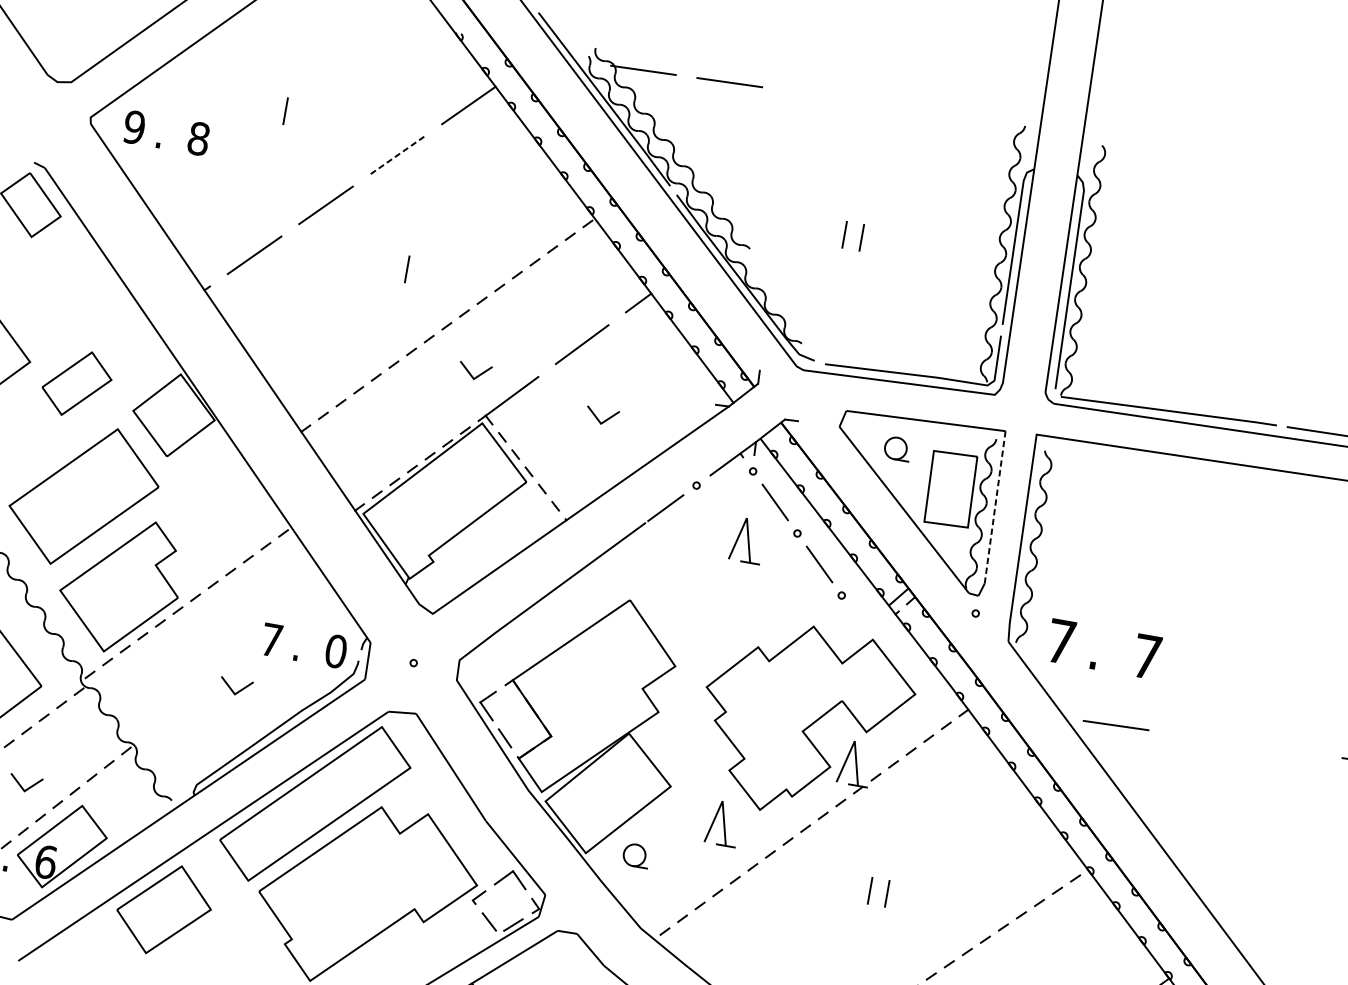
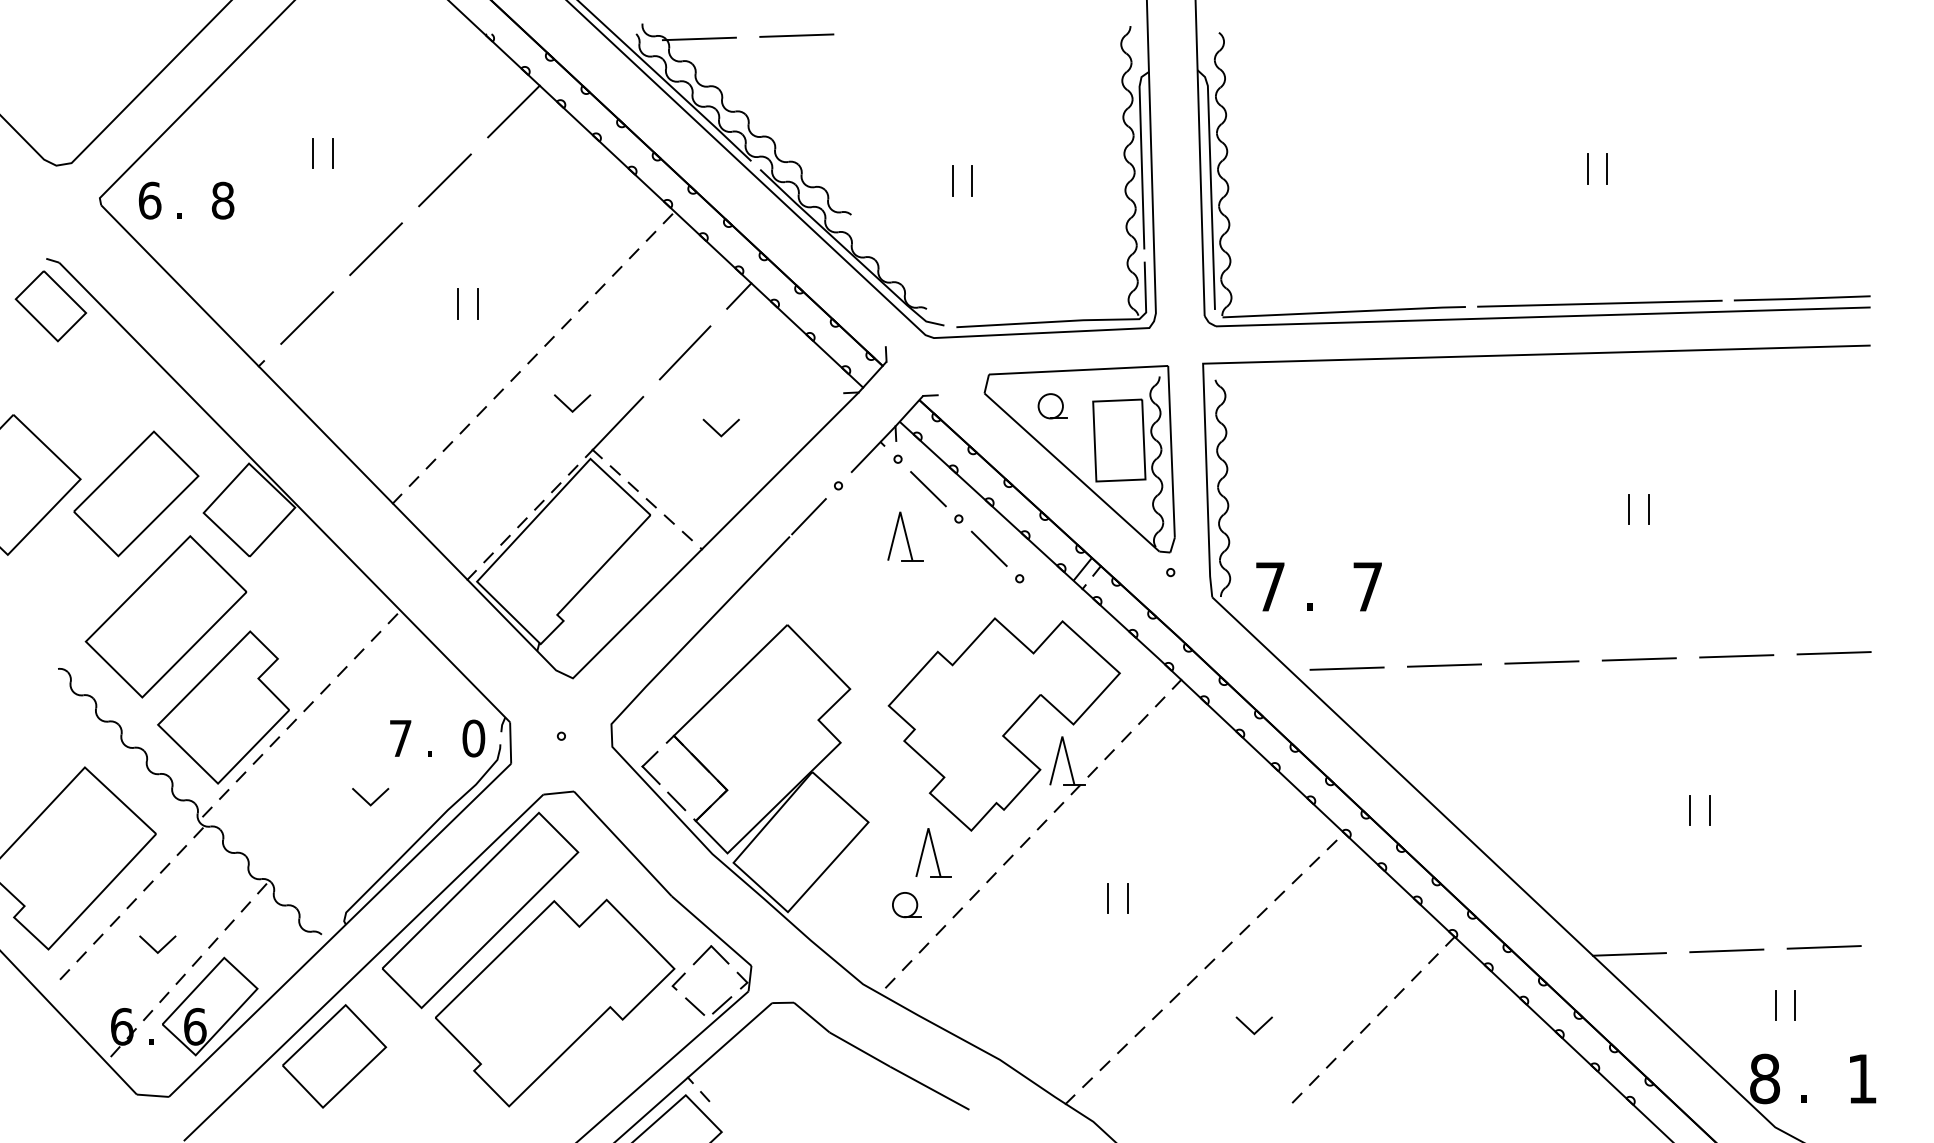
line: (302, 114) -> (332, 153), added
text: (134, 127) -> (149, 200), 9 -> 6
line: (397, 155) -> (445, 180), dashed -> solid
line: (390, 265) -> (458, 303), added
part: (77, 383) -> (136, 493), size x1.67
line: (995, 507) -> (1171, 451), dashed -> solid
line: (1202, 737) -> (1444, 665), added
line: (1288, 750) -> (1541, 662), added
part: (635, 855) -> (906, 905), moved

